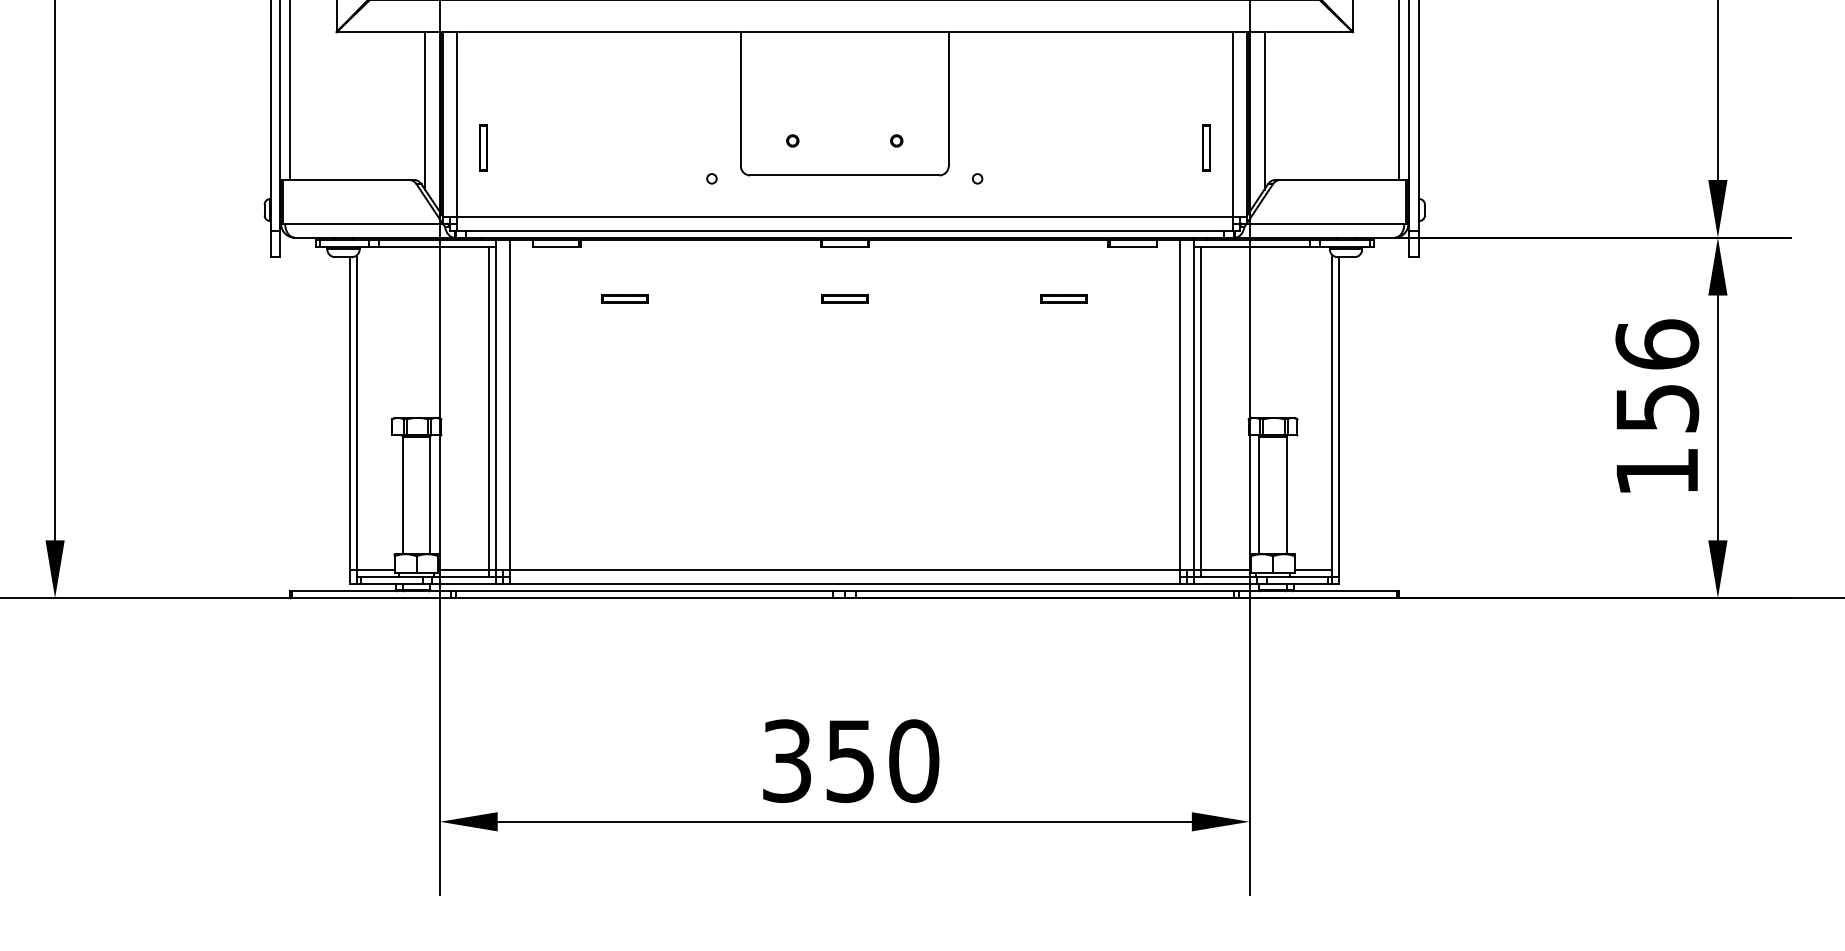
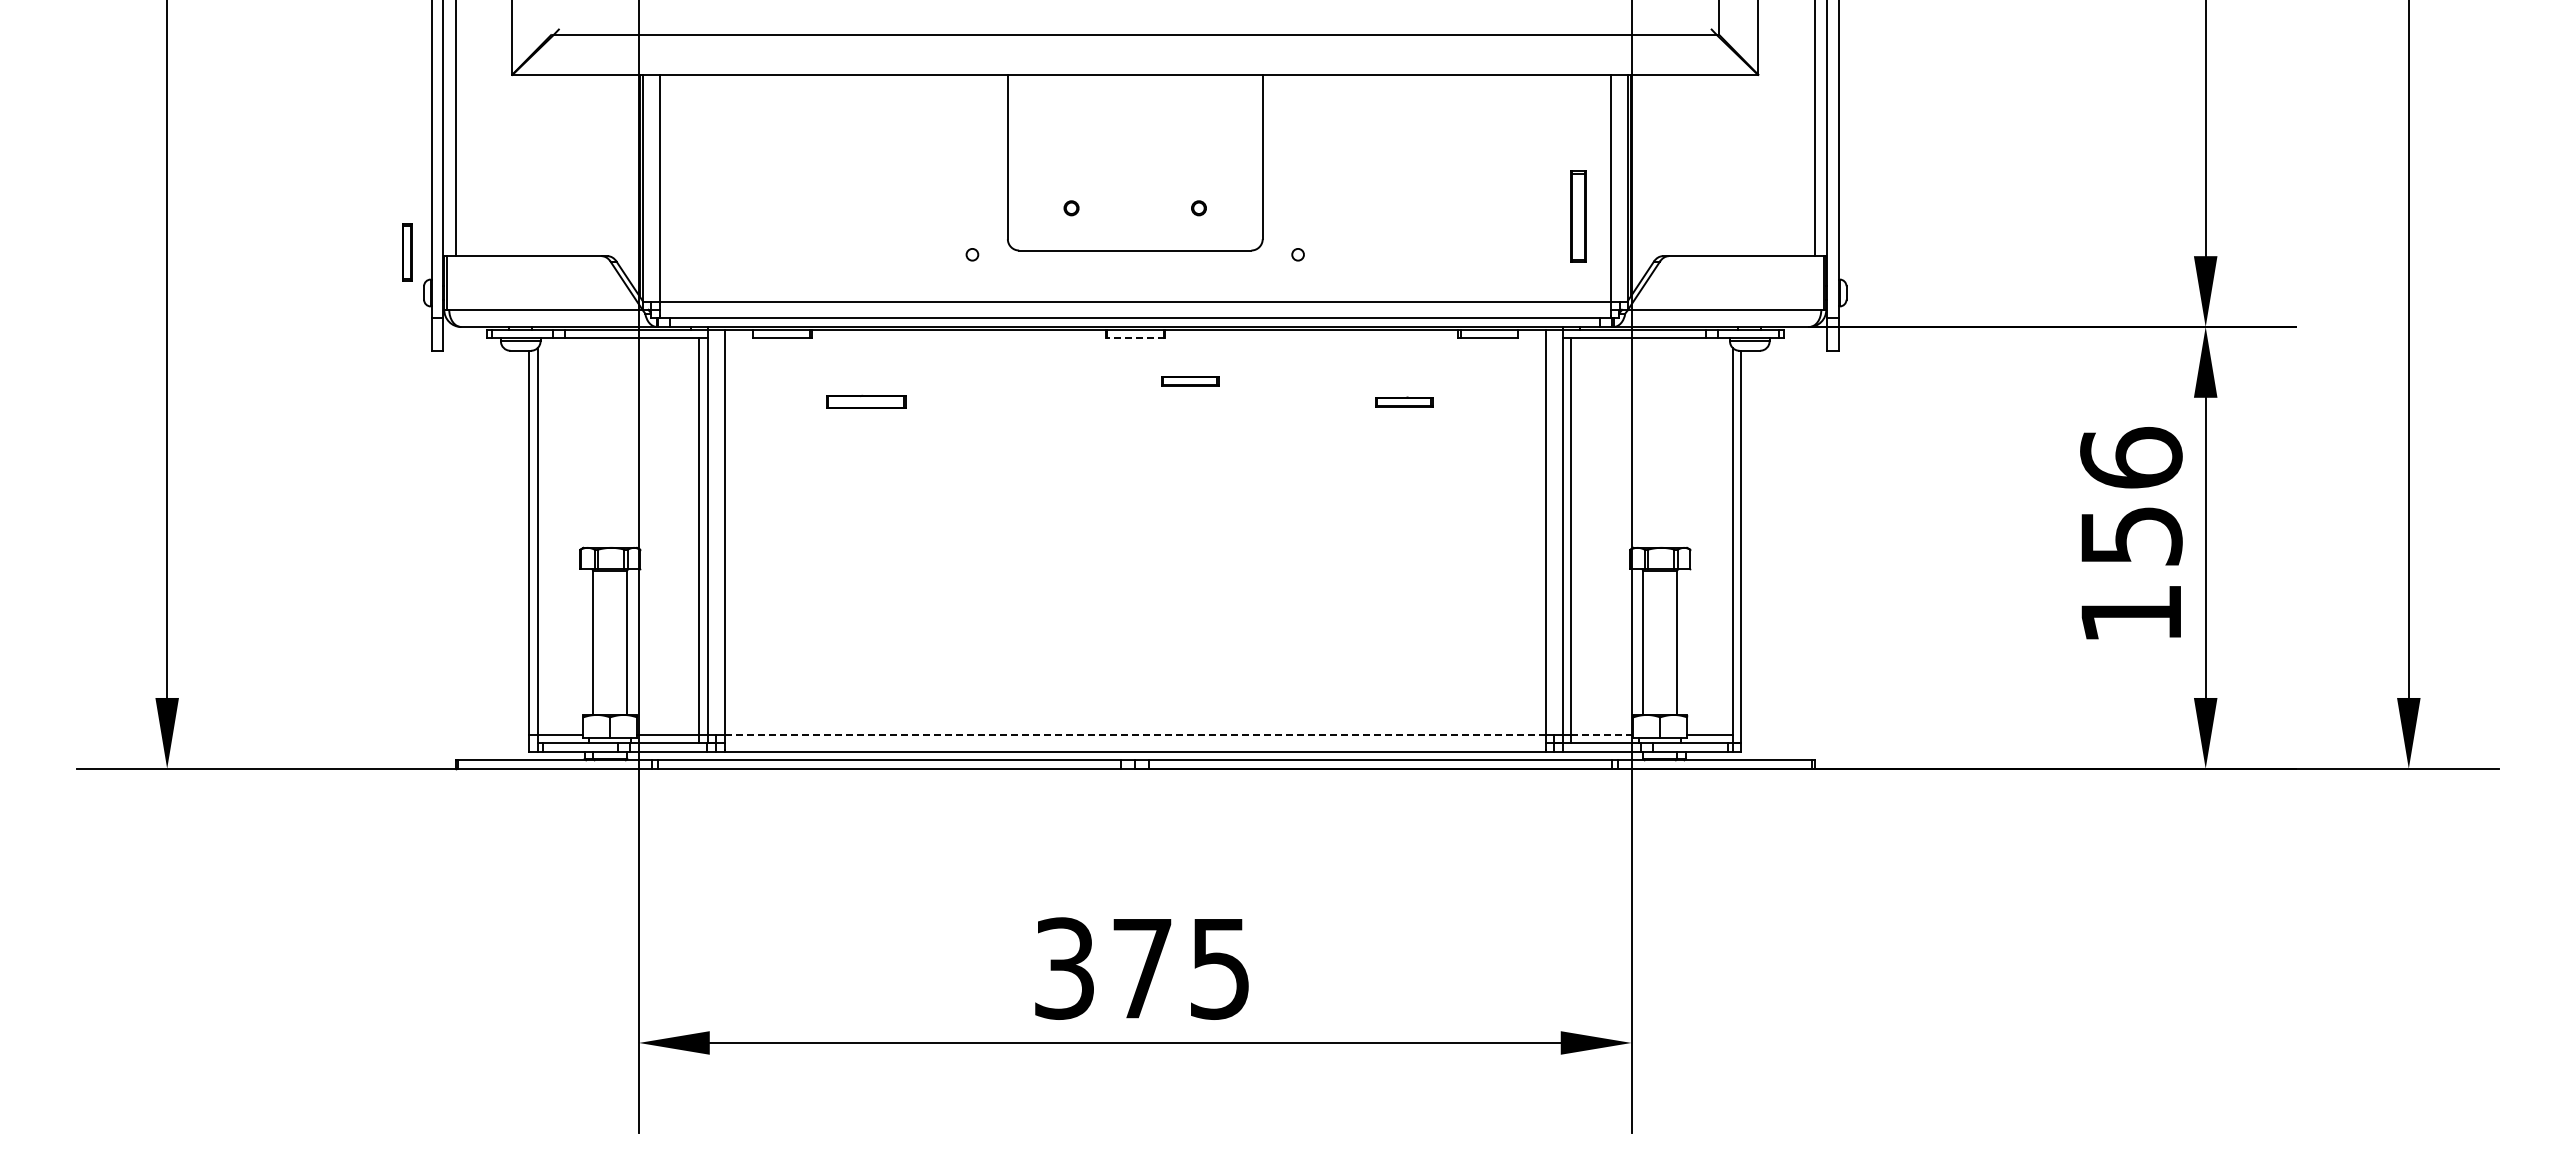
line: (424, 110) -> (620, 170), removed
line: (1264, 110) -> (1649, 170), removed
part: (483, 147) -> (407, 252), moved
part: (1206, 147) -> (1578, 216), size x1.6
line: (844, 247) -> (1135, 338), solid -> dashed
part: (625, 298) -> (866, 401), size x1.4
part: (844, 299) -> (1190, 381), moved
line: (844, 570) -> (1135, 734), solid -> dashed
line: (1225, 570) -> (1602, 734), solid -> dashed
text: (883, 761) -> (1182, 968), 350 -> 375

